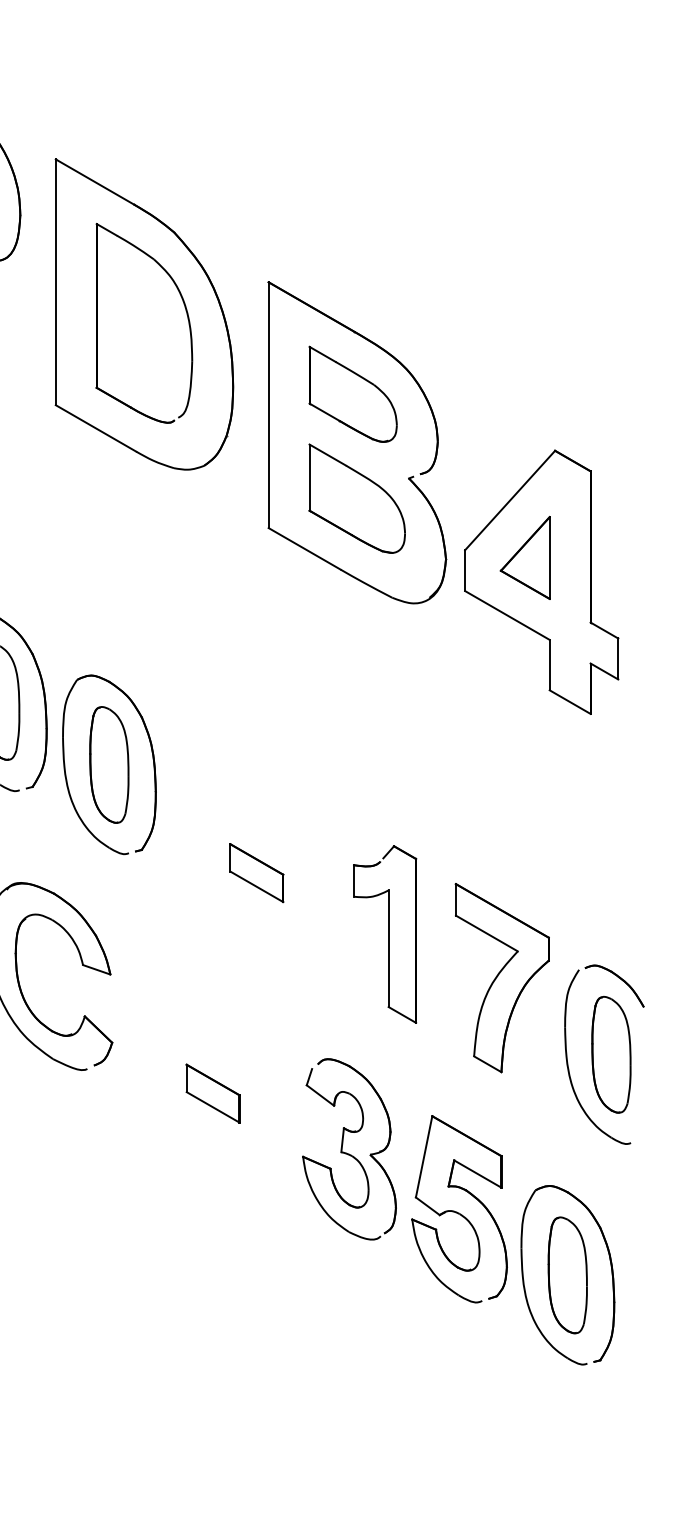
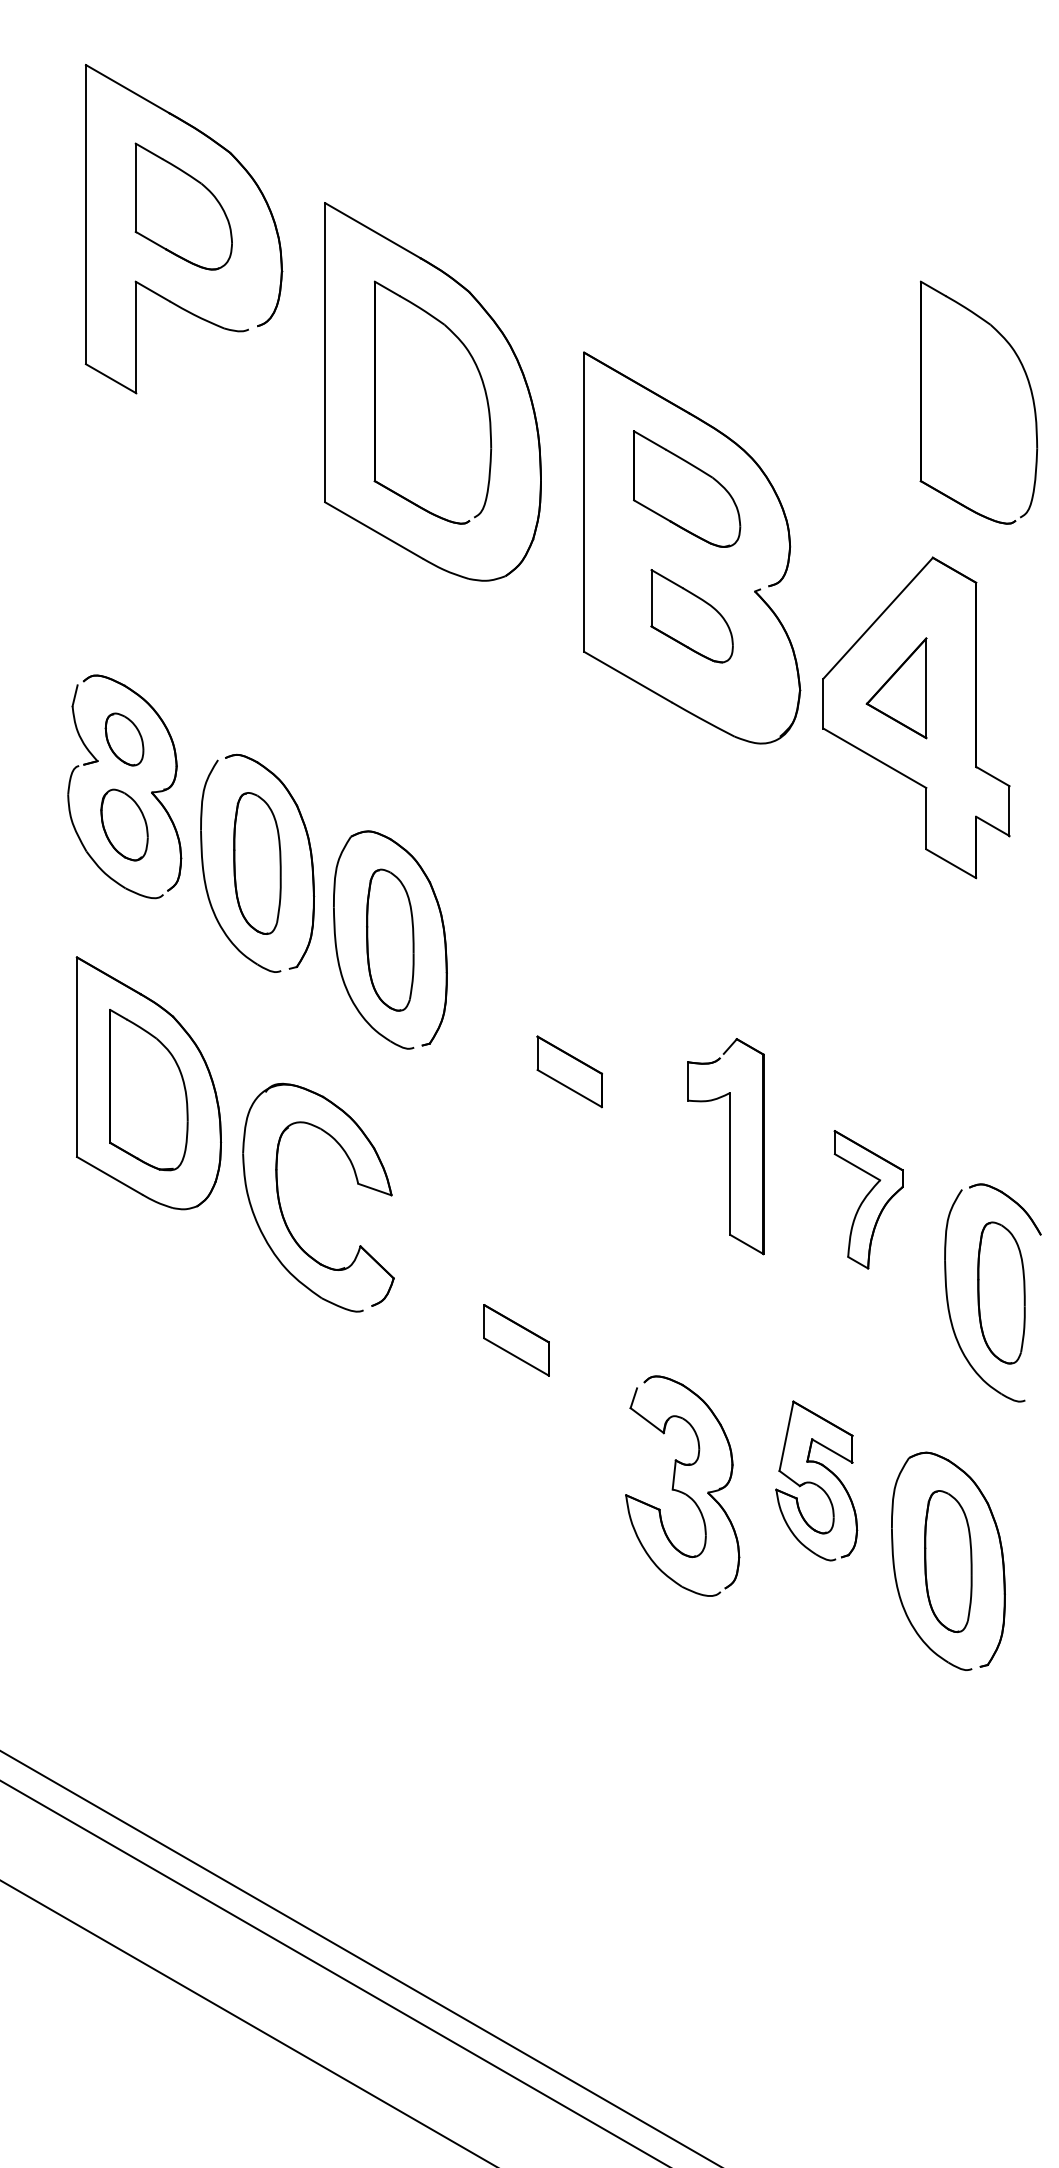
part: (633, 309) -> (1028, 385), added
part: (357, 499) -> (692, 616), size x0.7
part: (502, 977) -> (868, 1199), size x0.6
part: (349, 1148) -> (682, 1485), moved
part: (459, 1208) -> (816, 1480), size x0.7

